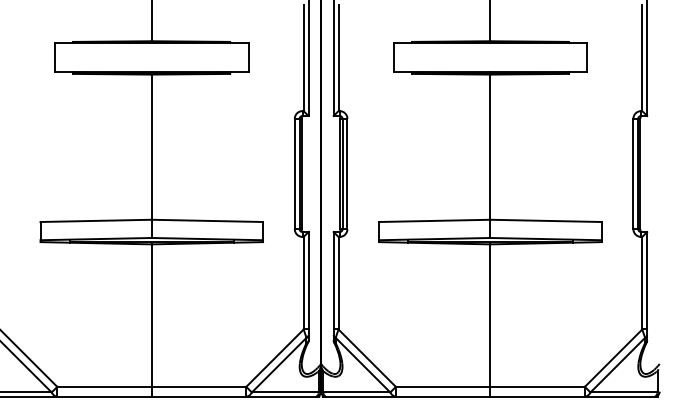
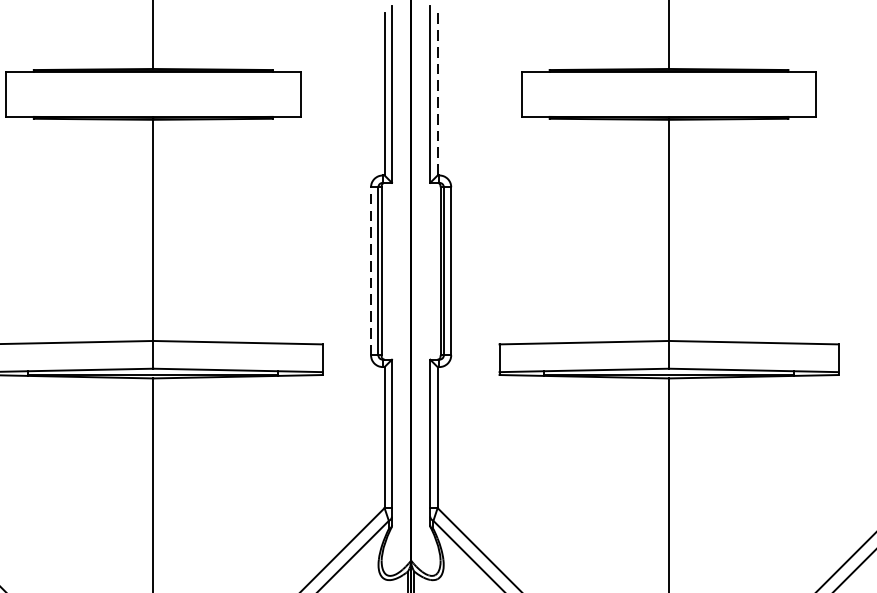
line: (338, 58) -> (437, 95), solid -> dashed
line: (294, 173) -> (370, 270), solid -> dashed

